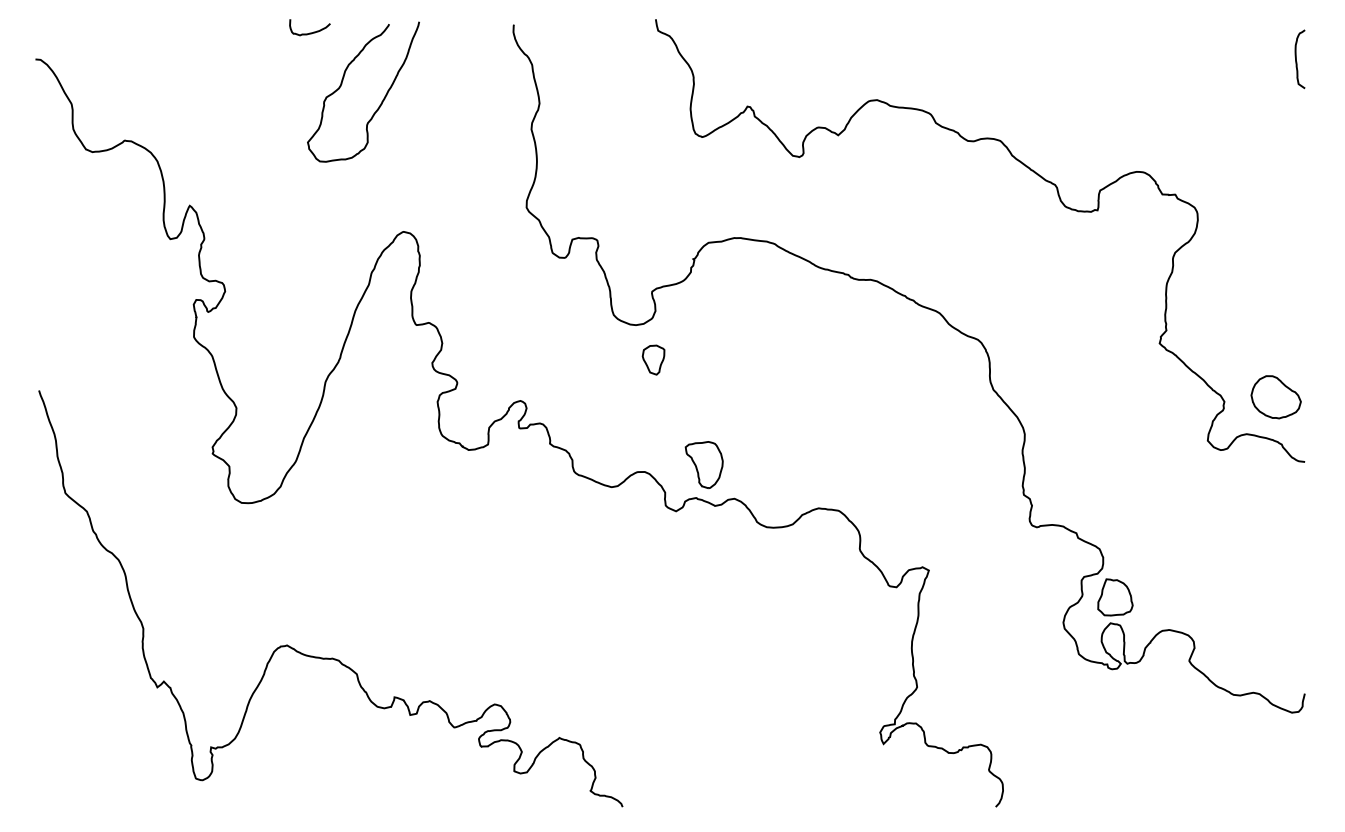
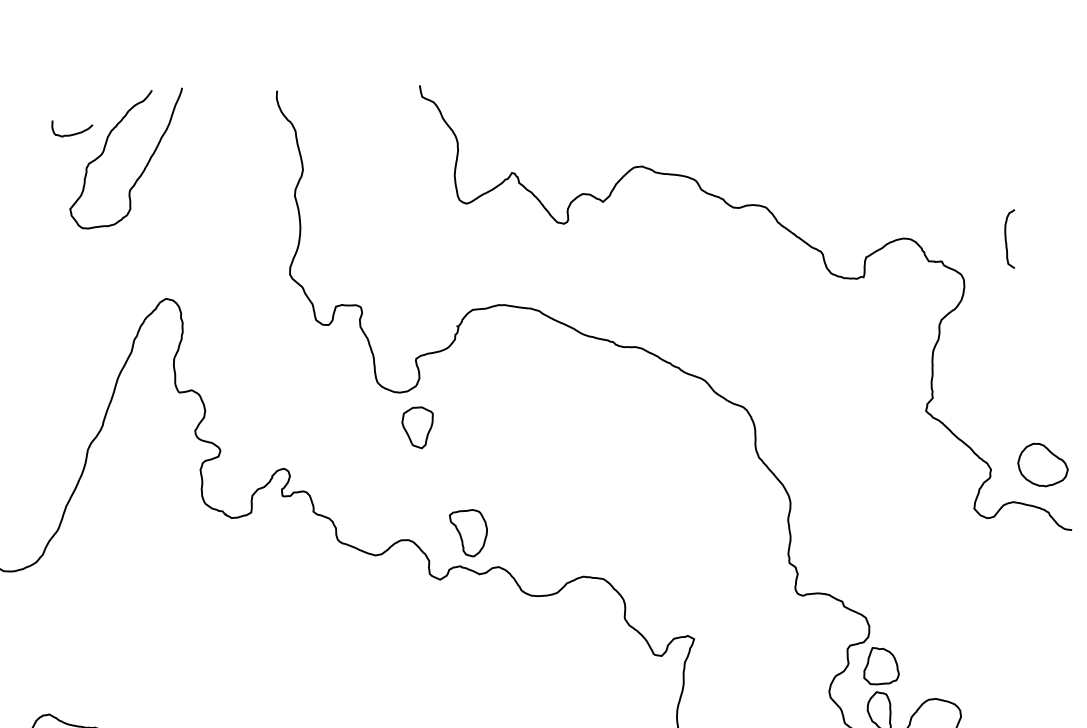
curve: (309, 32) -> (71, 133), moved
curve: (1297, 61) -> (1007, 241), moved
part: (653, 359) -> (417, 427), size x1.4

